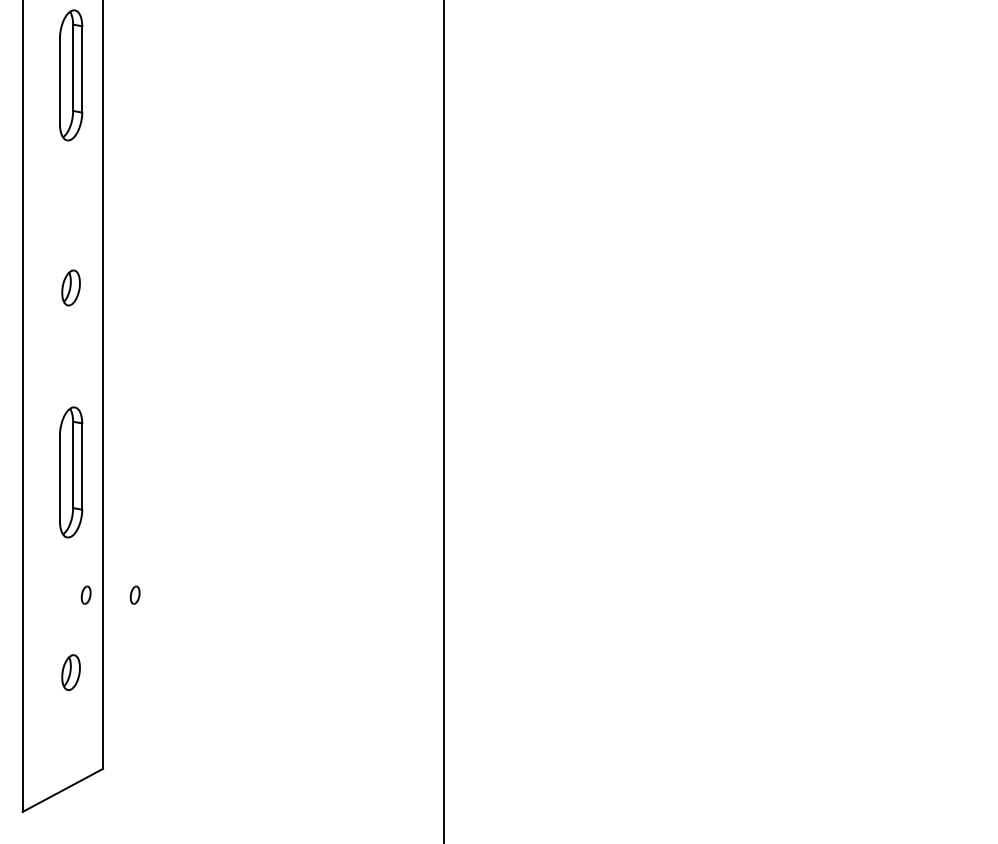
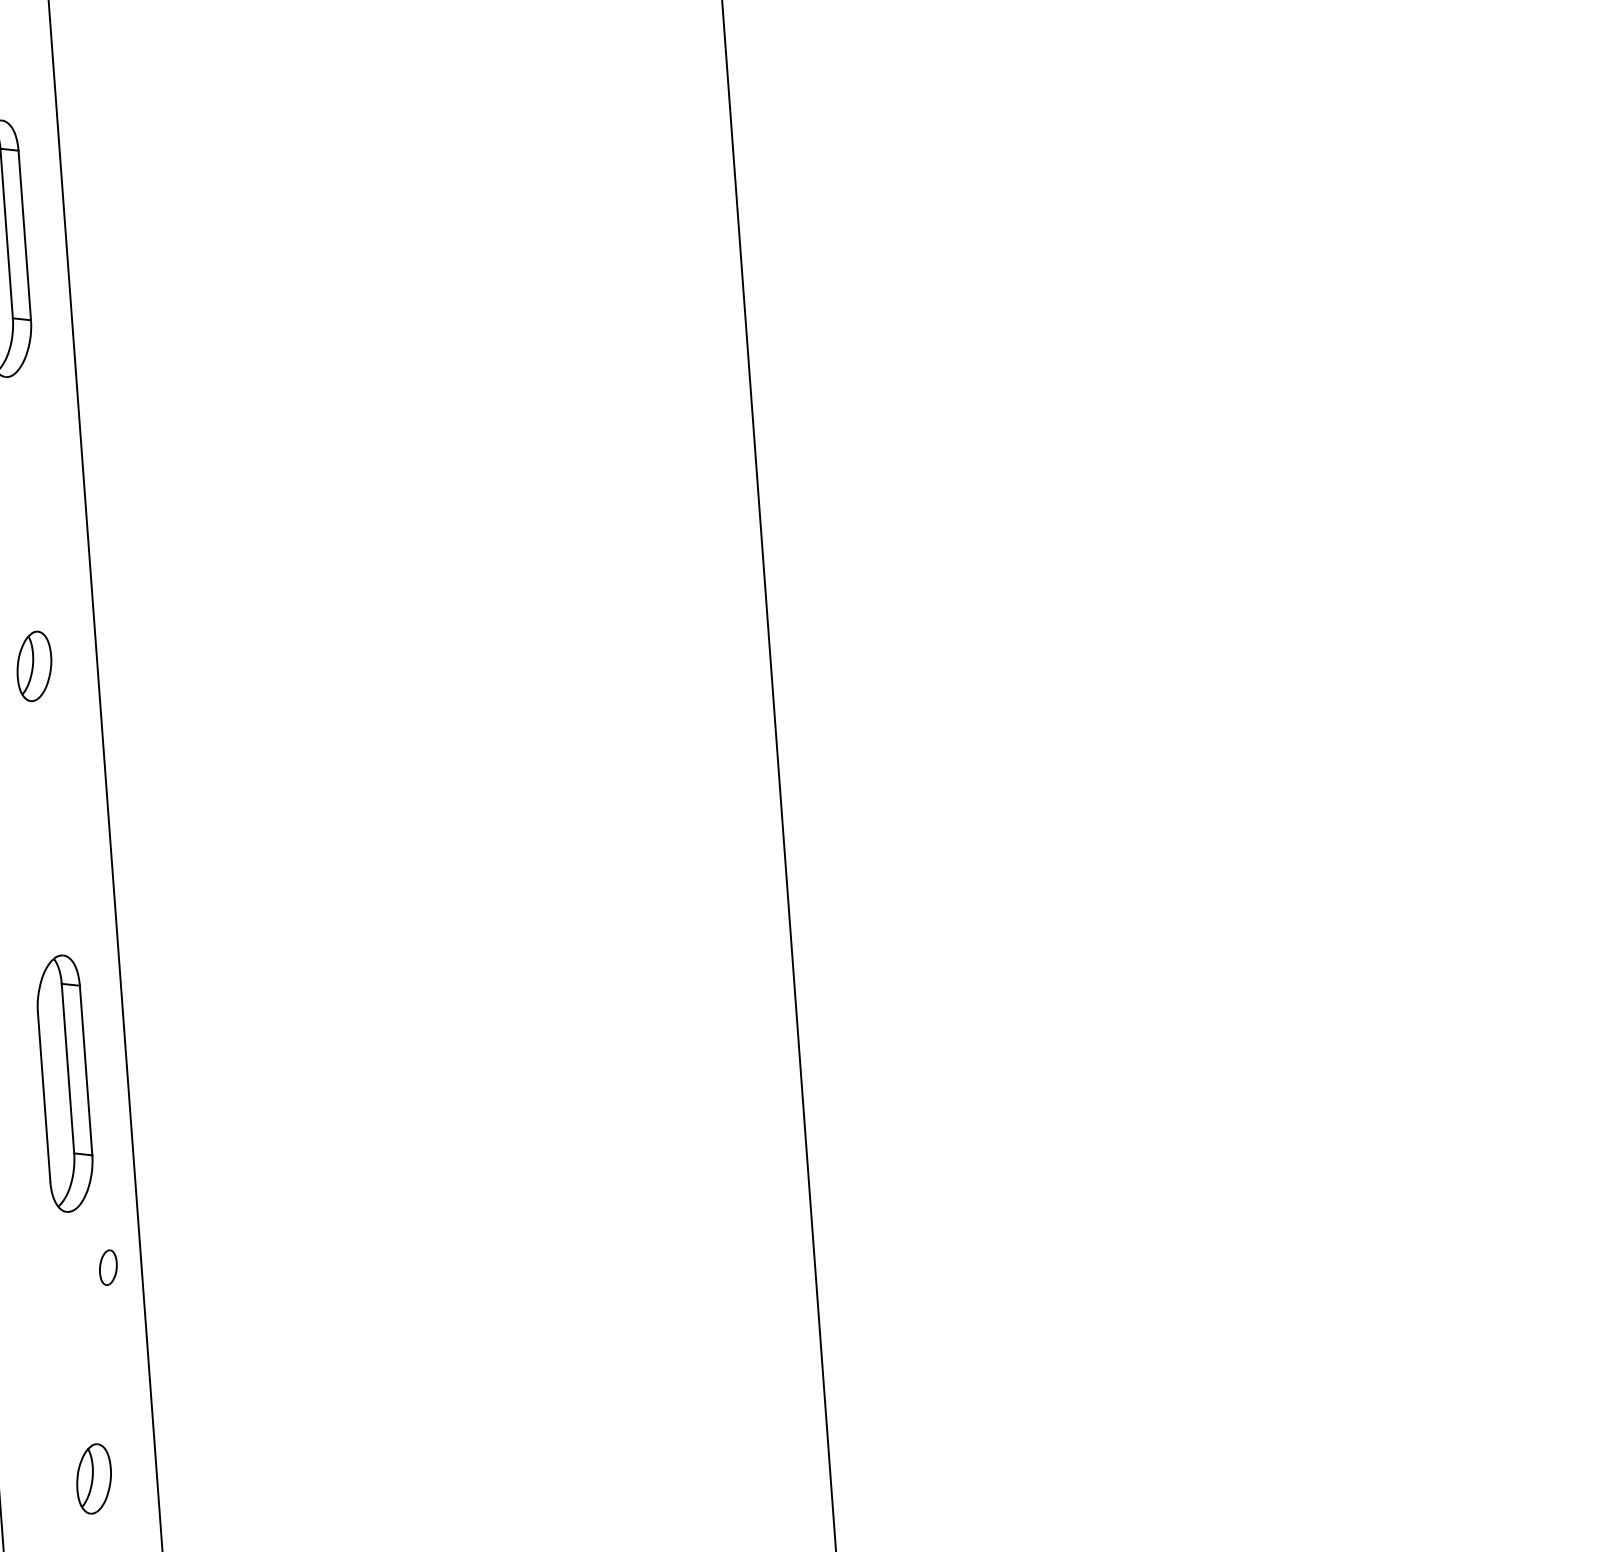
part: (71, 472) -> (65, 1083), moved
part: (134, 594) -> (203, 1259), removed
part: (70, 672) -> (92, 1478), moved

